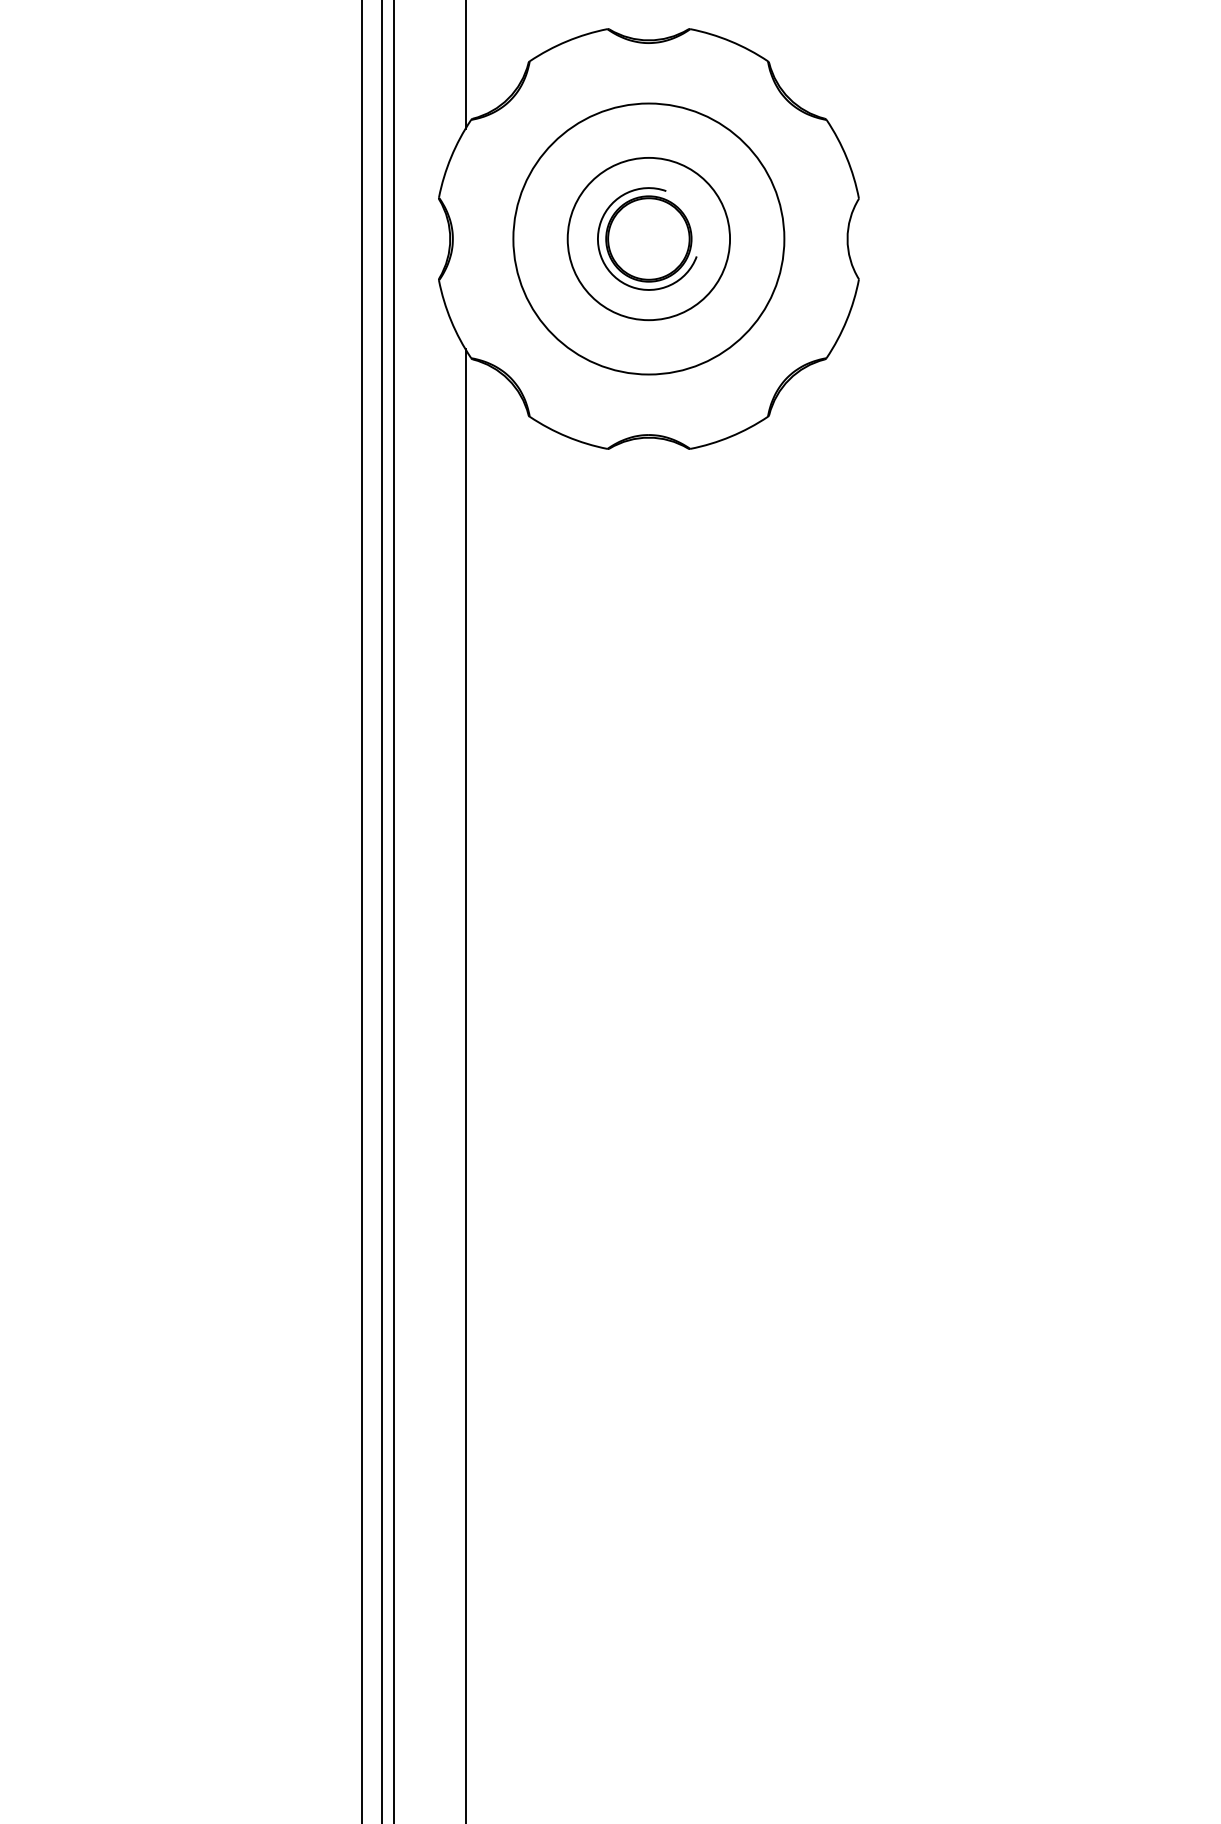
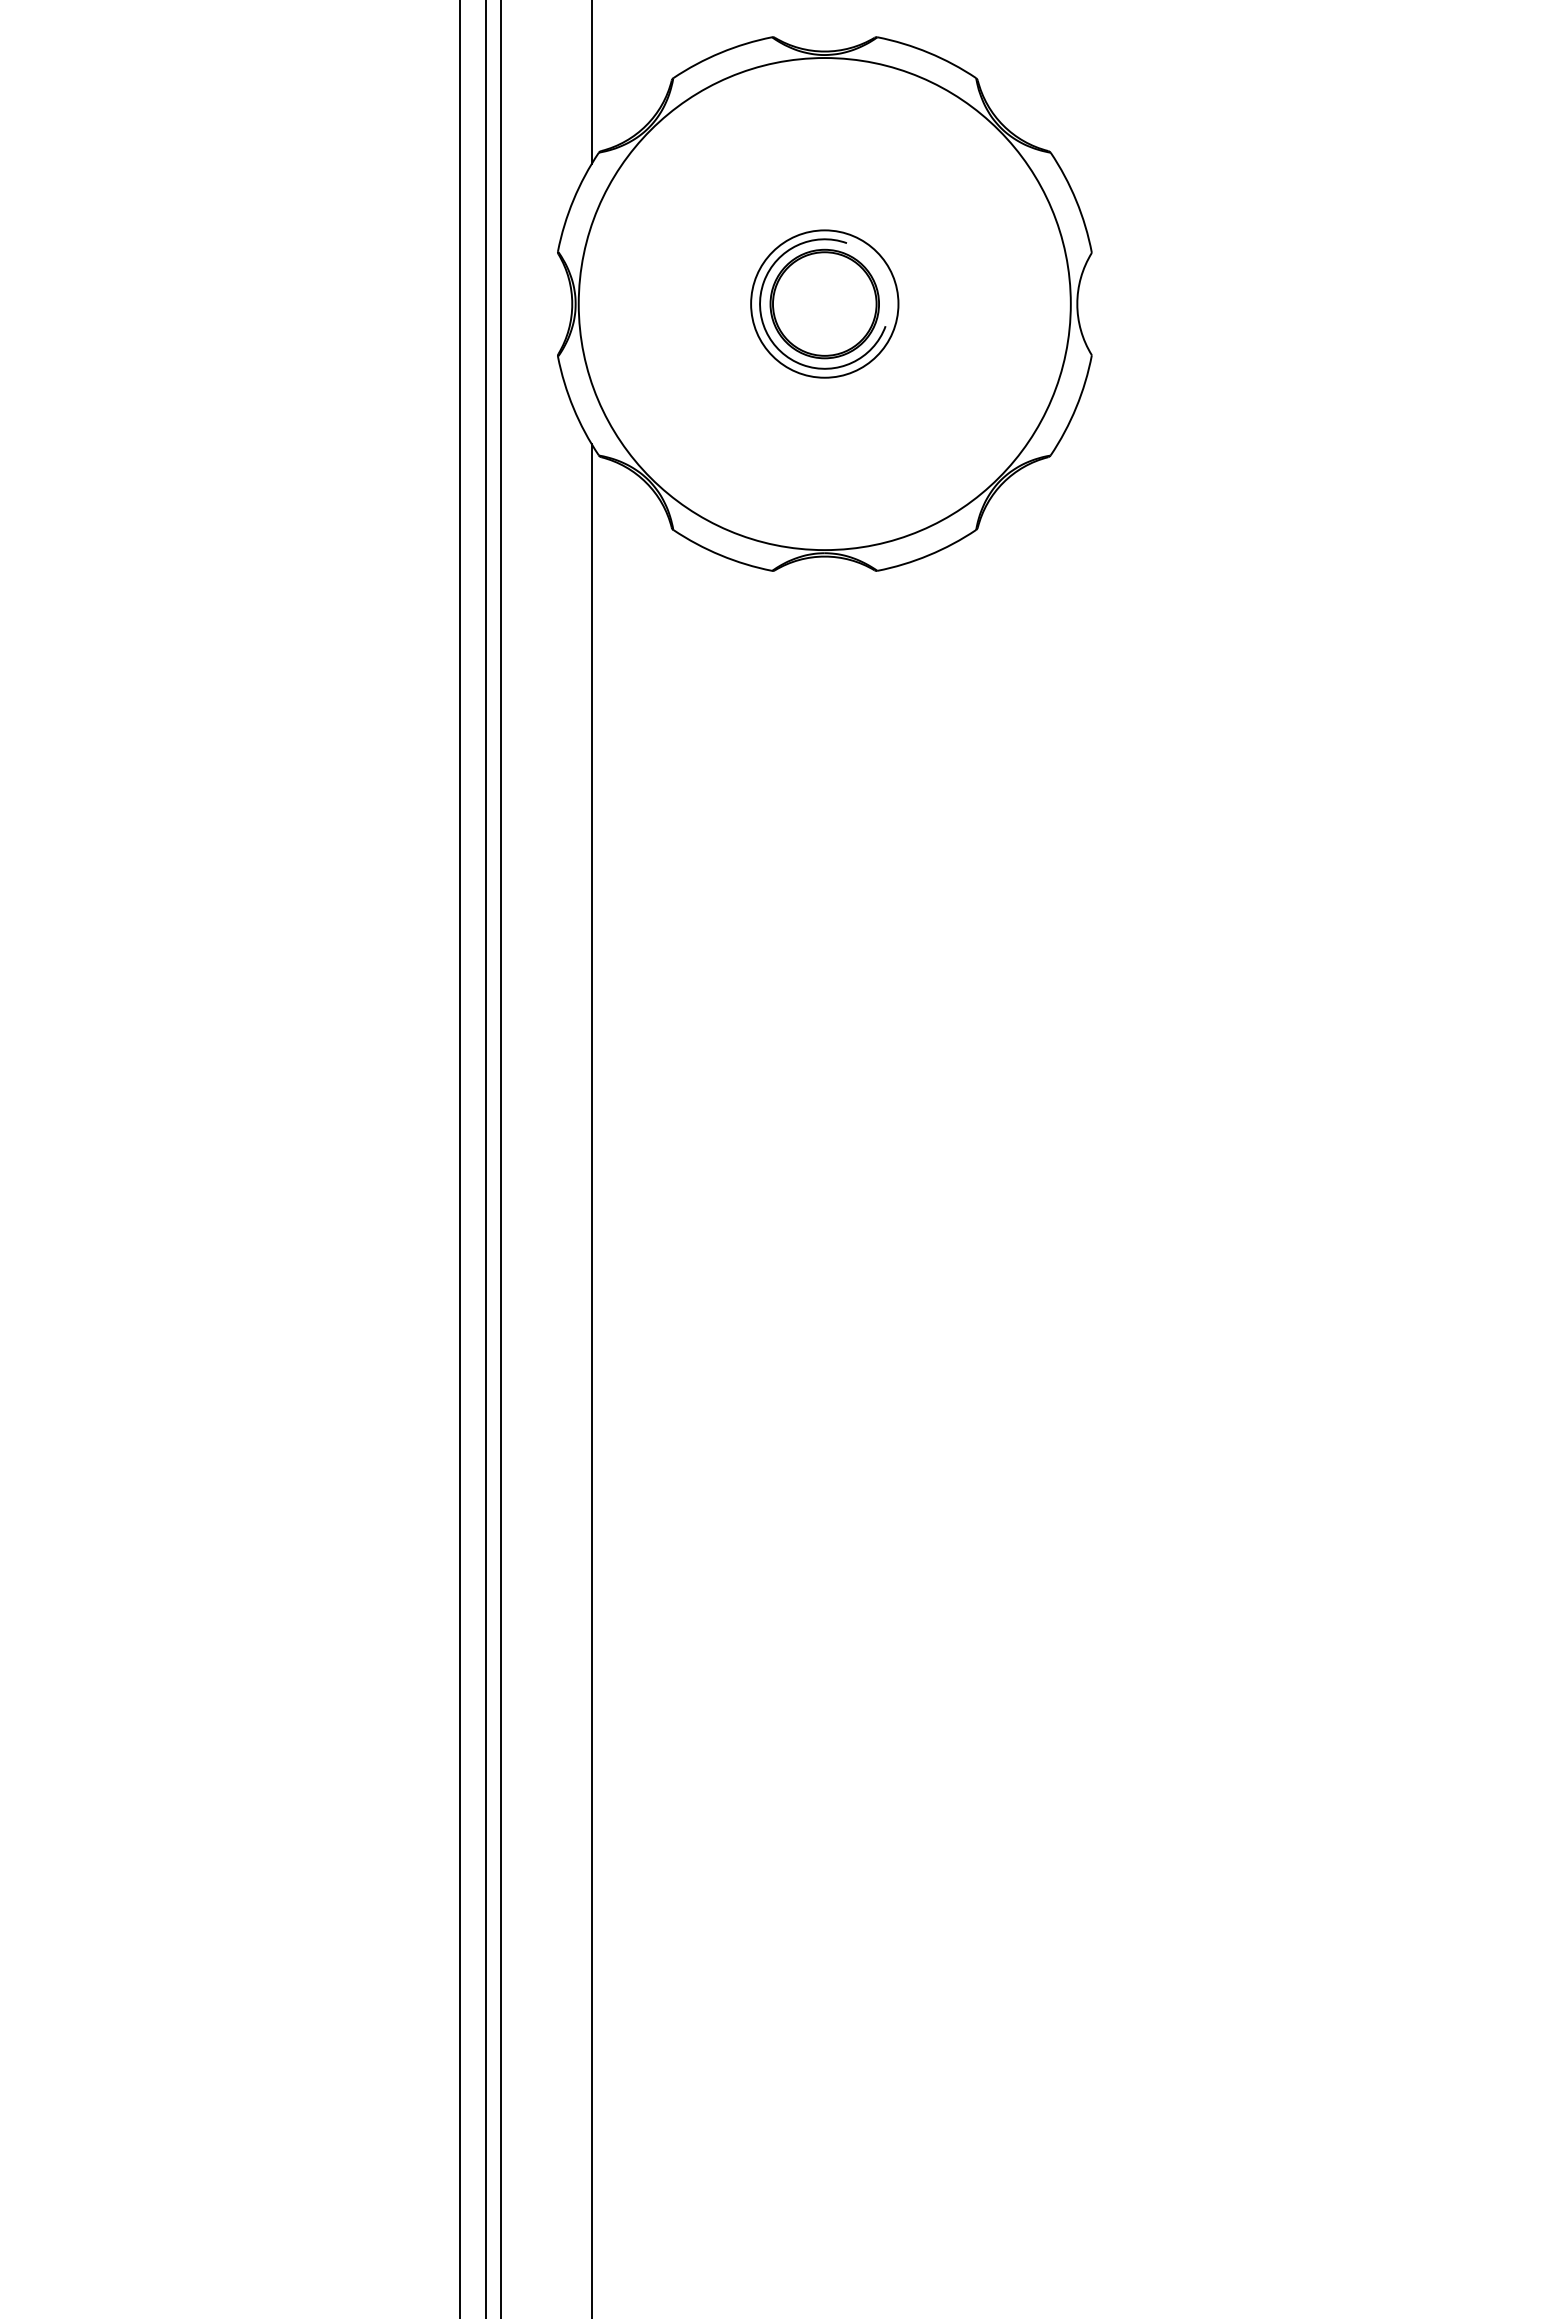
circle: (648, 238) -> (824, 303), size x0.71
circle: (648, 239) -> (824, 304), size x1.43

